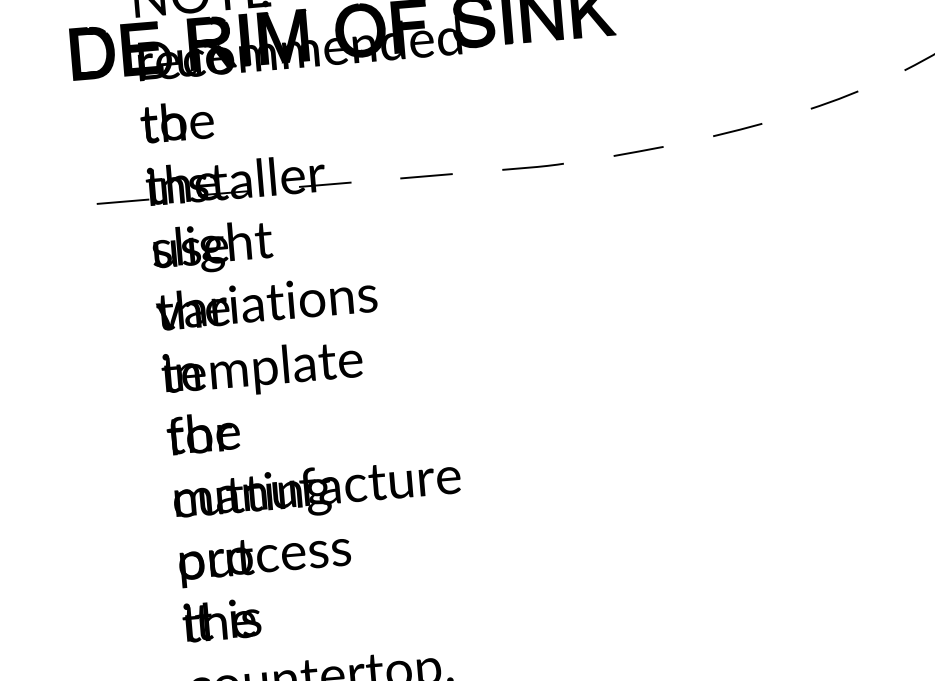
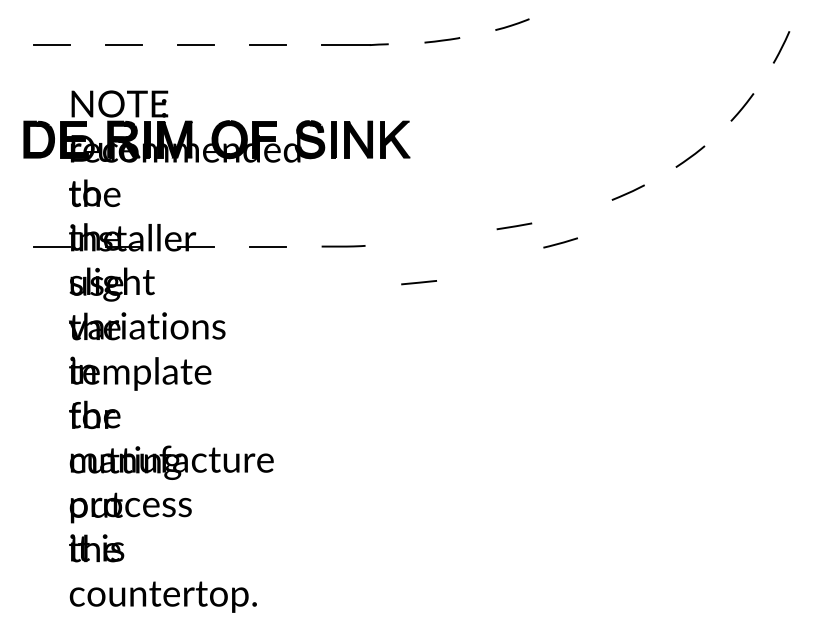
line: (834, 99) -> (560, 242), moved
line: (737, 130) -> (514, 226), moved
line: (637, 151) -> (418, 282), moved

